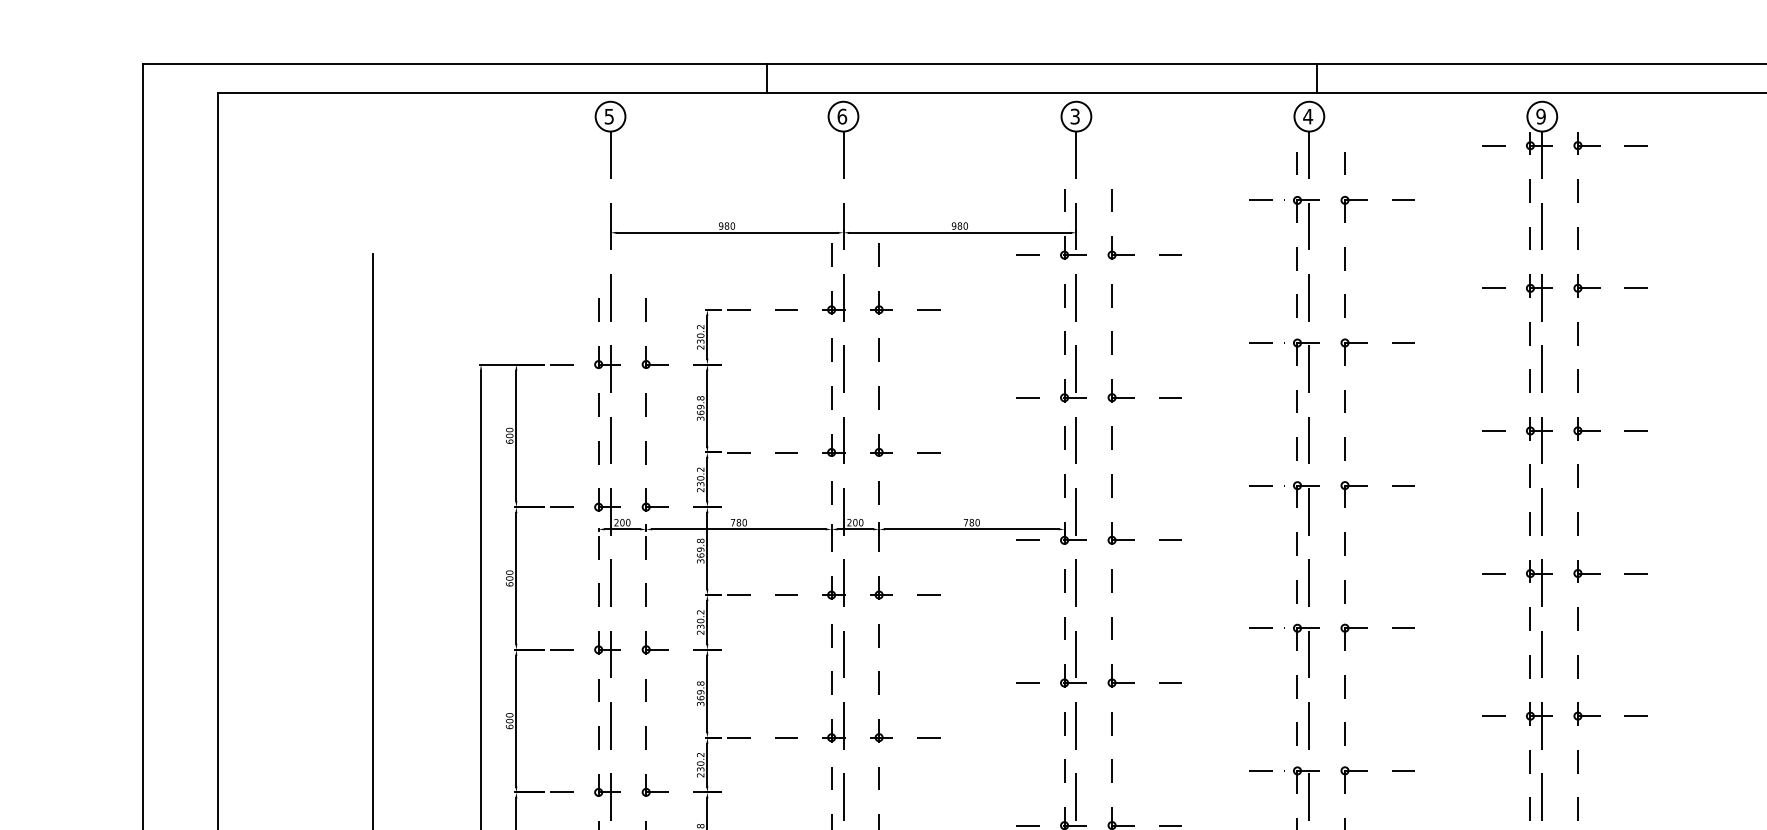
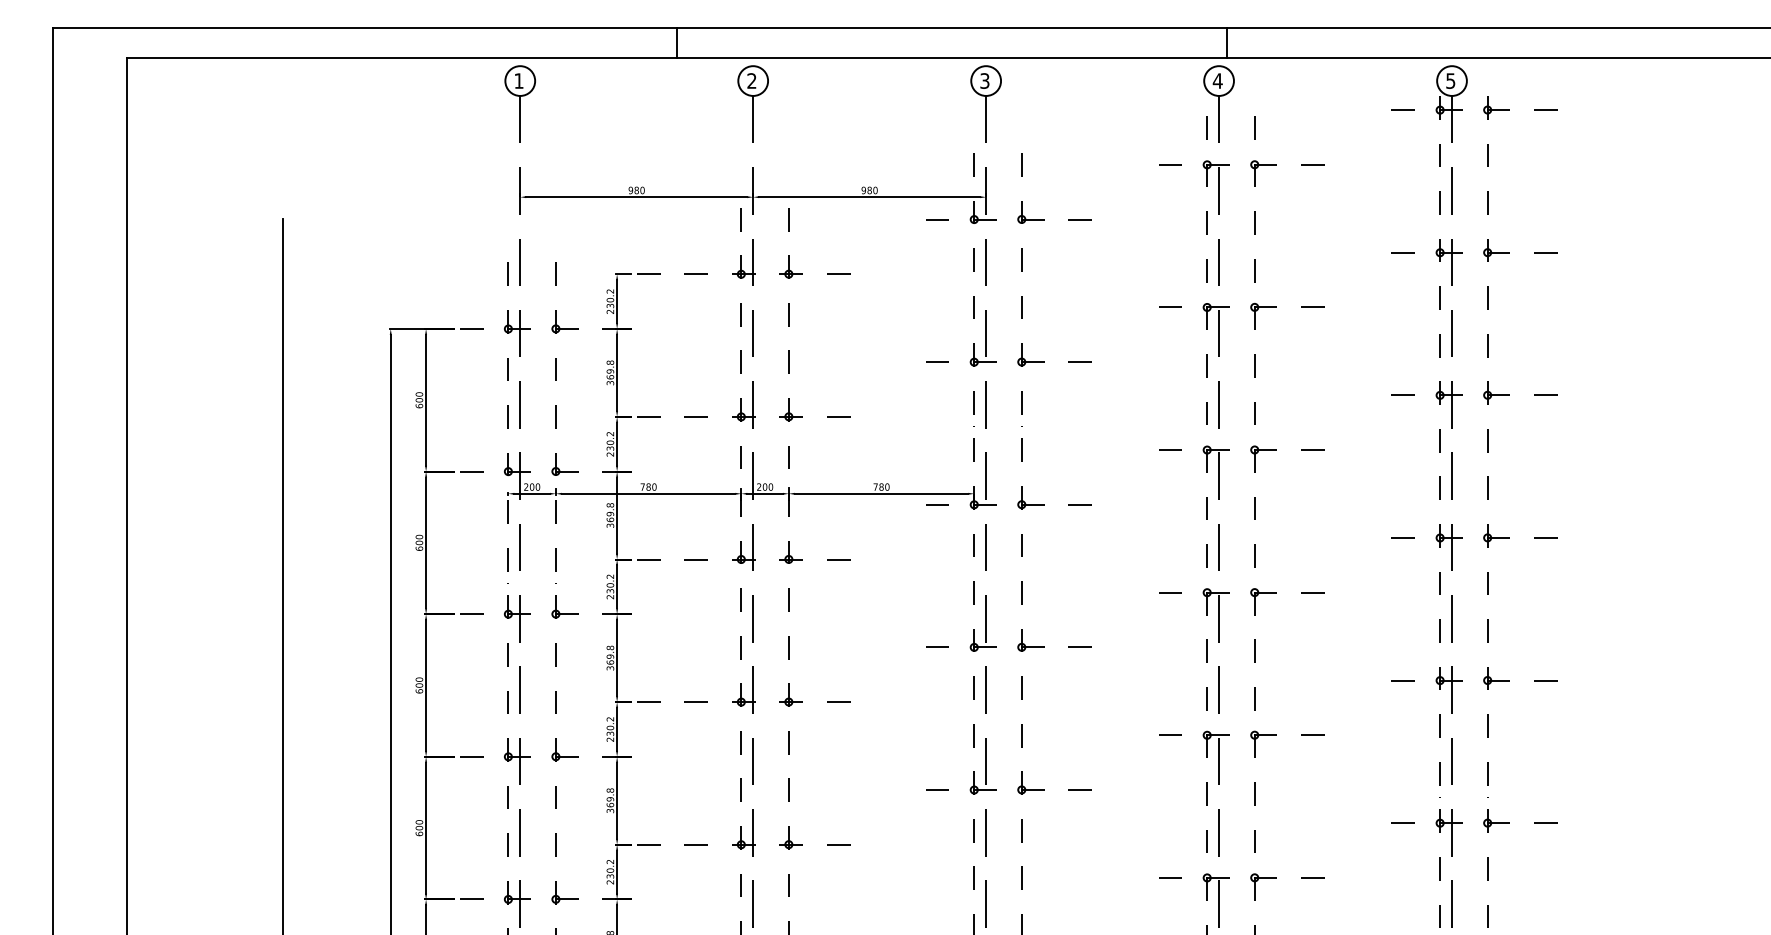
text: (608, 116) -> (518, 80), 5 -> 1
text: (841, 116) -> (751, 80), 6 -> 2
text: (1540, 116) -> (1450, 80), 9 -> 5

